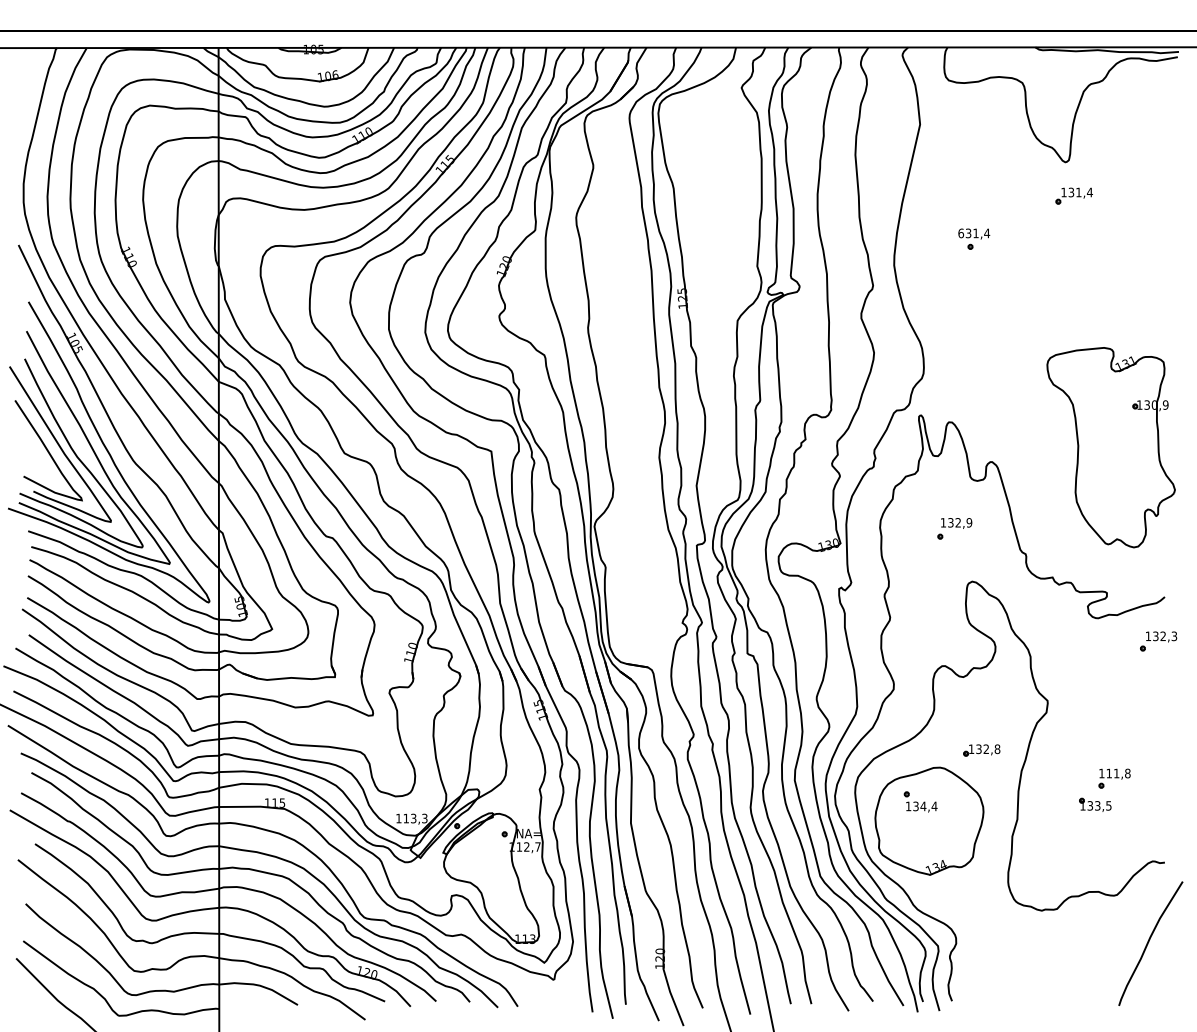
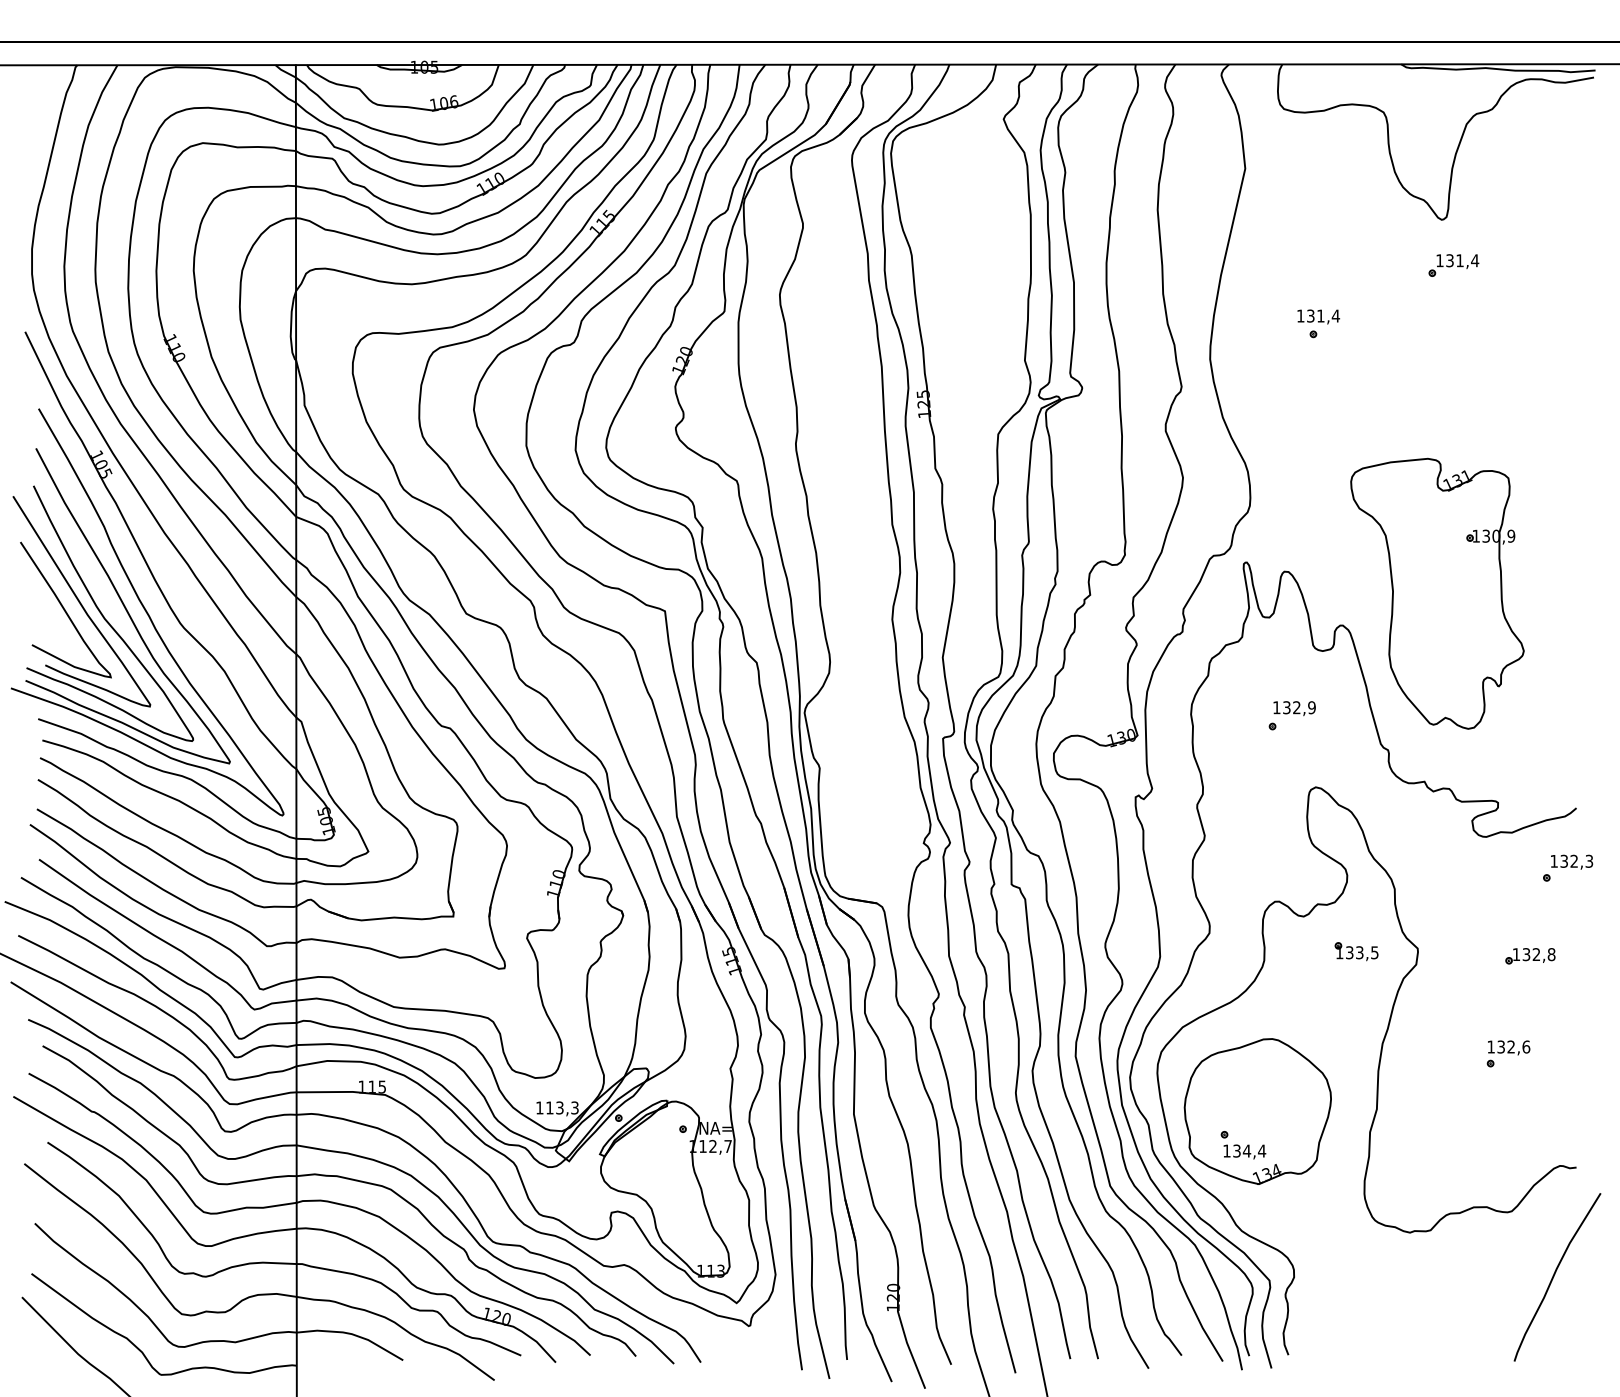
text: (961, 233) -> (1301, 316), 631,4 -> 131,4
part: (1110, 447) -> (1436, 593), moved
part: (981, 750) -> (1529, 956), moved
text: (1118, 773) -> (1513, 1046), 111,8 -> 132,6
part: (920, 801) -> (1243, 1144), moved
part: (1095, 804) -> (1356, 950), moved

